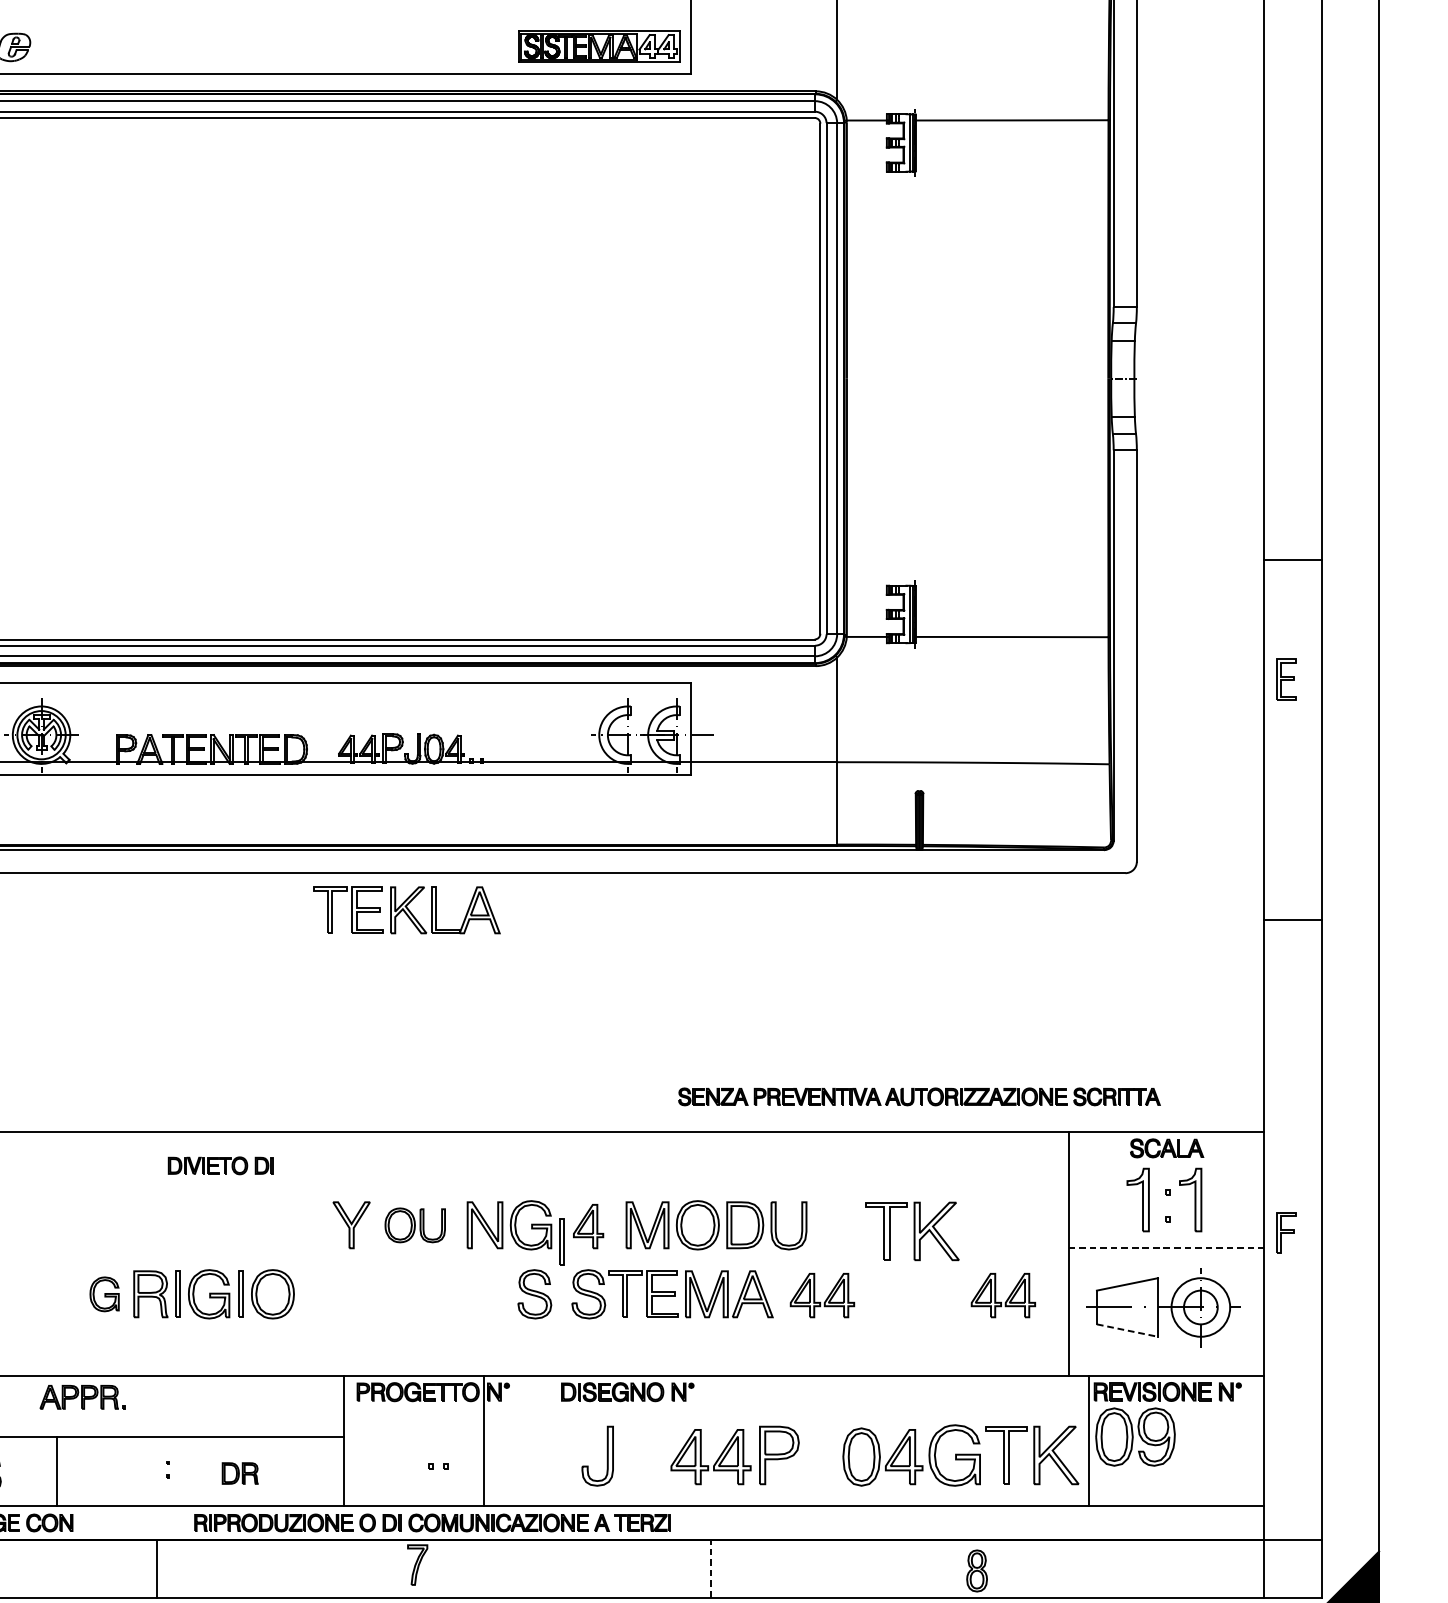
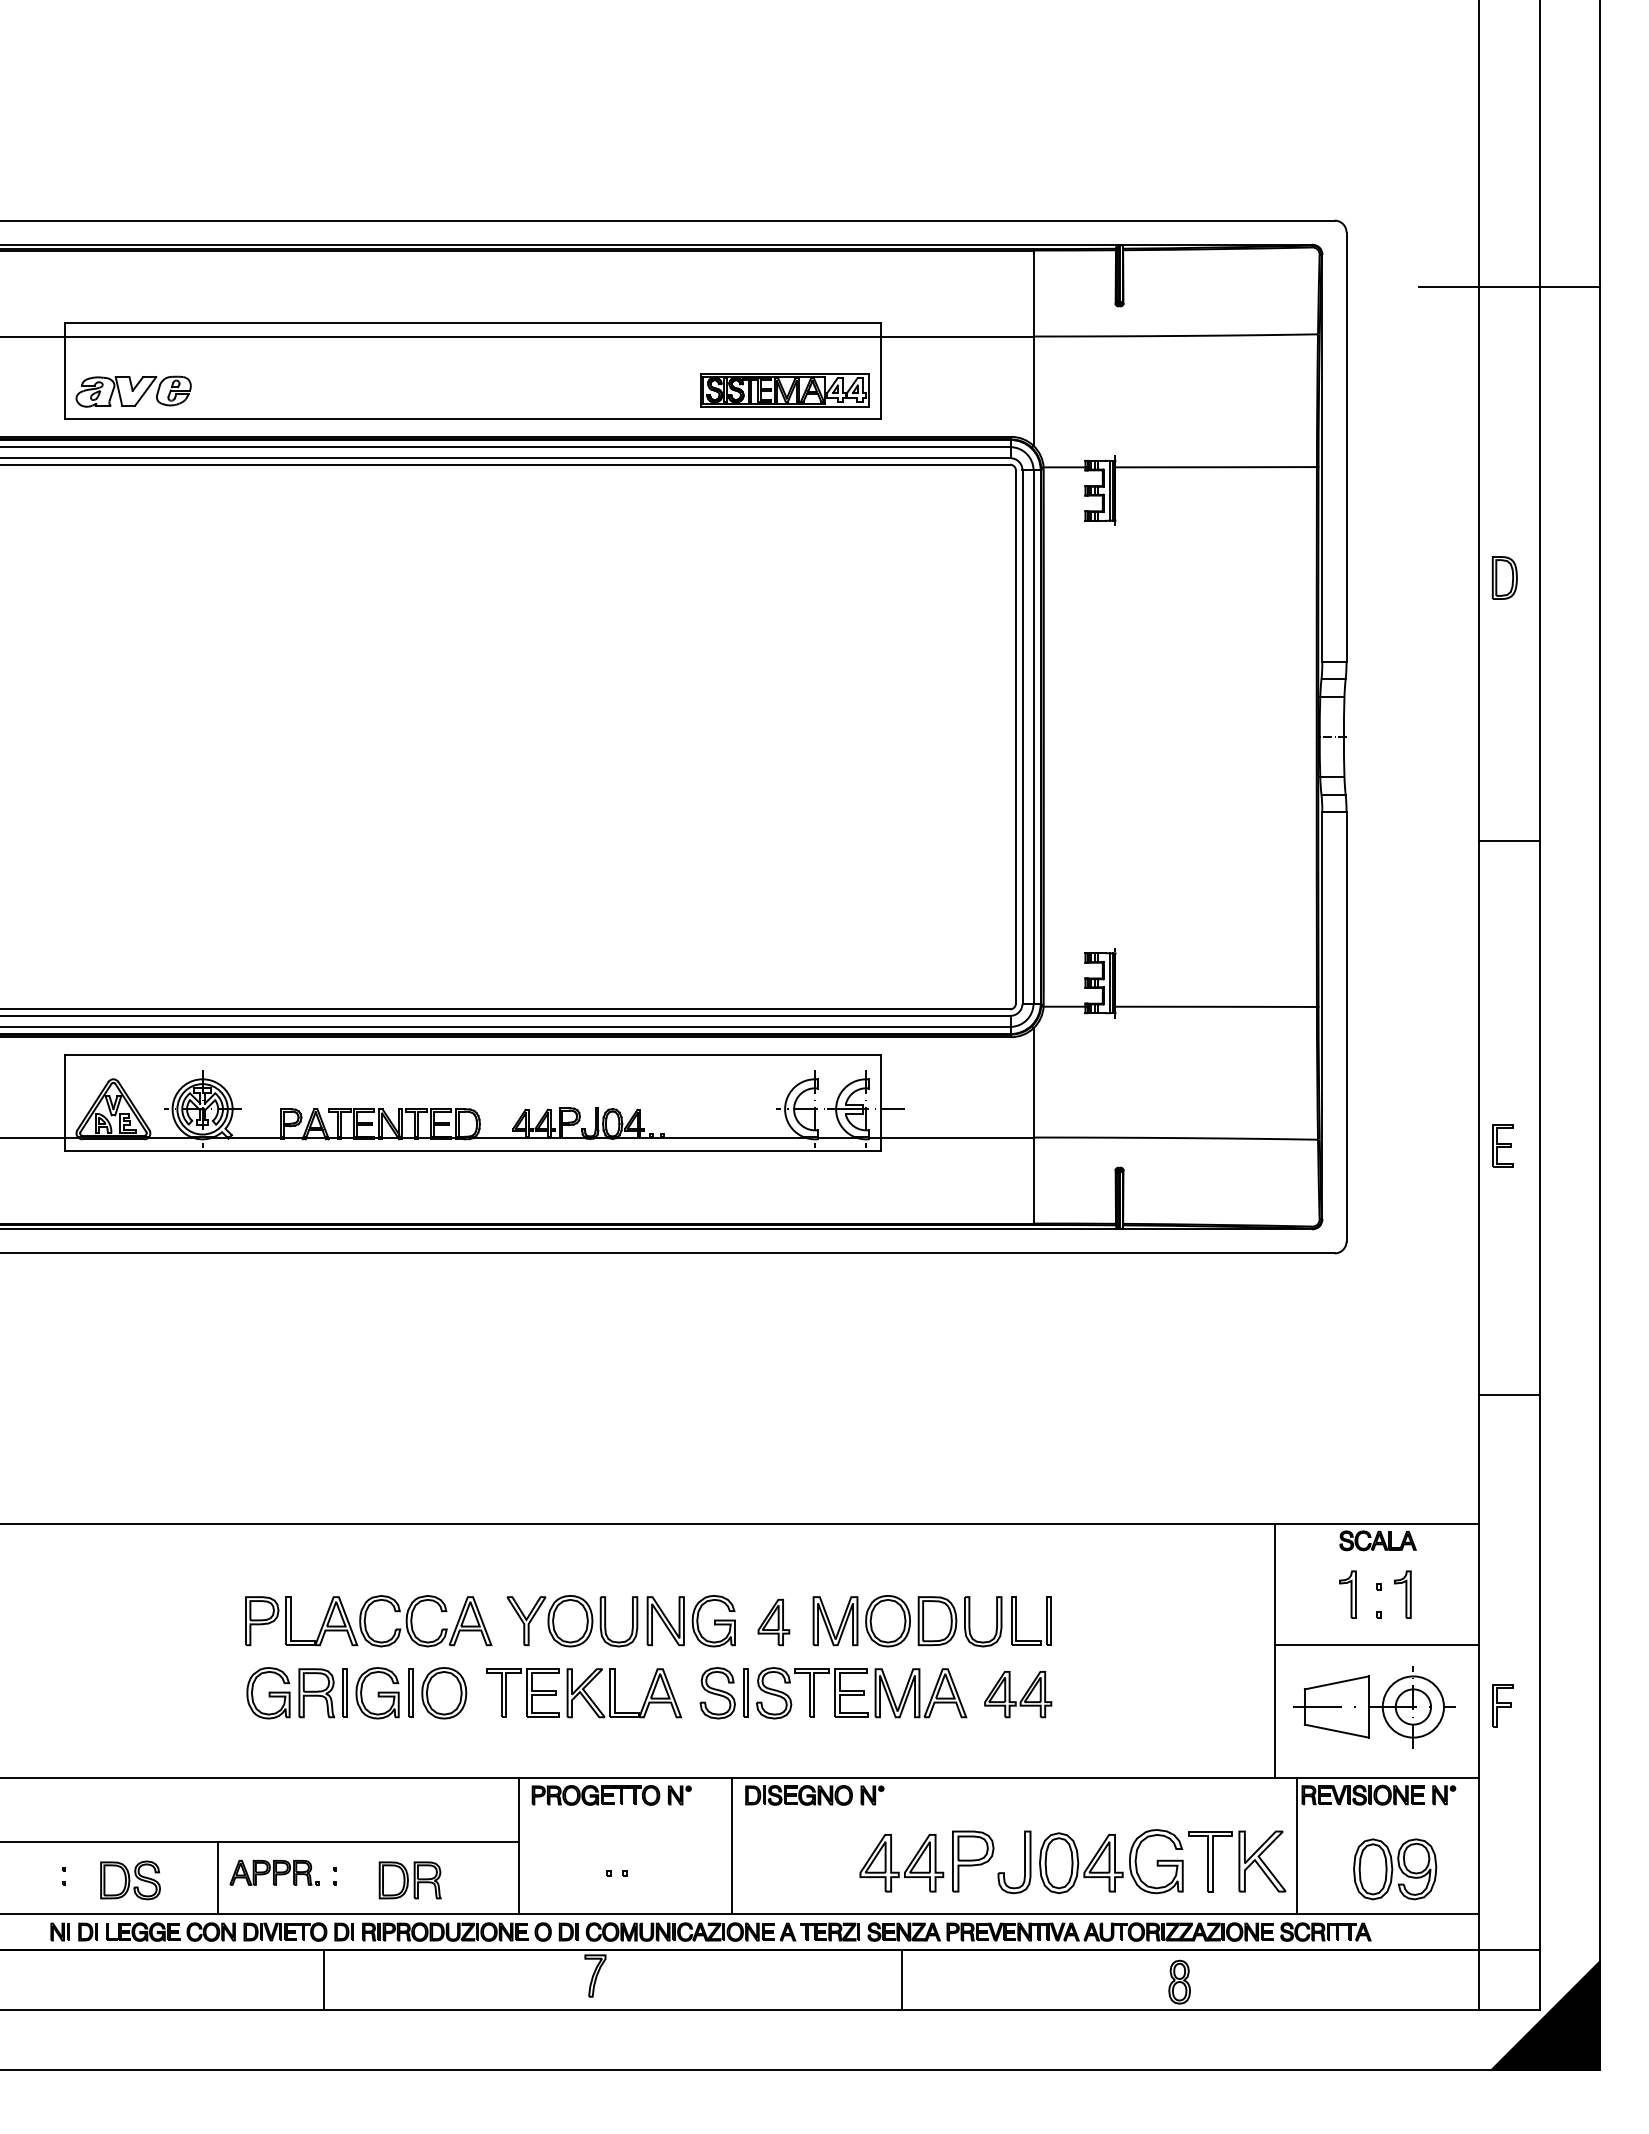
part: (1288, 225) -> (1504, 577), added
line: (1292, 559) -> (1509, 840), moved
part: (1286, 678) -> (1502, 1145), moved
part: (407, 910) -> (584, 1693), moved
line: (1292, 920) -> (1509, 1395), moved
part: (919, 1096) -> (1119, 1931), moved
part: (220, 1165) -> (298, 1931), moved
part: (1137, 1199) -> (1347, 1594), size x0.71
part: (1190, 1199) -> (1402, 1594), size x0.71
part: (820, 1224) -> (1016, 1620), added
part: (200, 1225) -> (368, 1621), added
part: (414, 1225) -> (592, 1621), size x1.43
part: (912, 1231) -> (1112, 1627), removed
part: (1286, 1232) -> (1502, 1705), moved
part: (561, 1240) -> (745, 1692), moved
line: (1166, 1248) -> (1377, 1645), dashed -> solid
part: (104, 1294) -> (268, 1693), size x1.43
part: (1003, 1295) -> (1207, 1694), removed
line: (1127, 1330) -> (1336, 1731), dashed -> solid
part: (82, 1396) -> (274, 1872), moved
part: (1135, 1437) -> (1395, 1869), moved
line: (484, 1440) -> (732, 1845), moved
part: (607, 1456) -> (1024, 1862), moved
part: (239, 1473) -> (409, 1880), size x1.67
line: (710, 1568) -> (901, 1979), dashed -> solid

